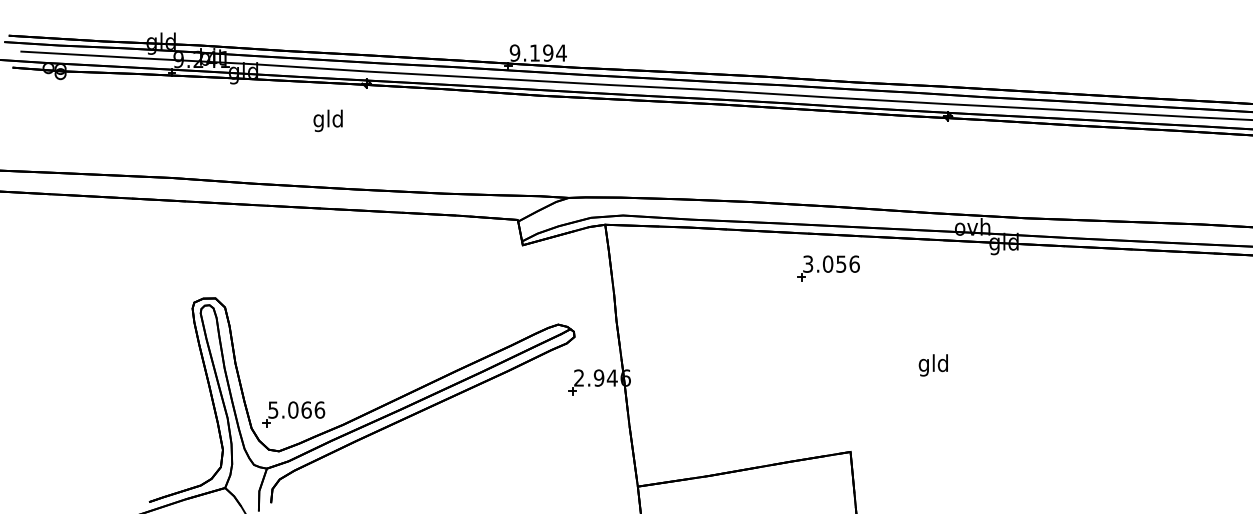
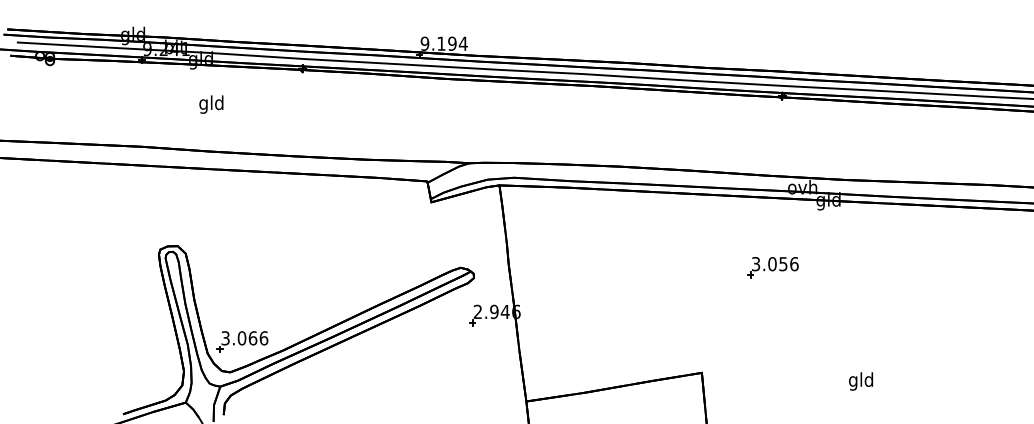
text: (327, 120) -> (210, 104), moved
part: (828, 268) -> (772, 267), moved
text: (932, 365) -> (860, 381), moved
text: (273, 409) -> (225, 337), 5.066 -> 3.066

